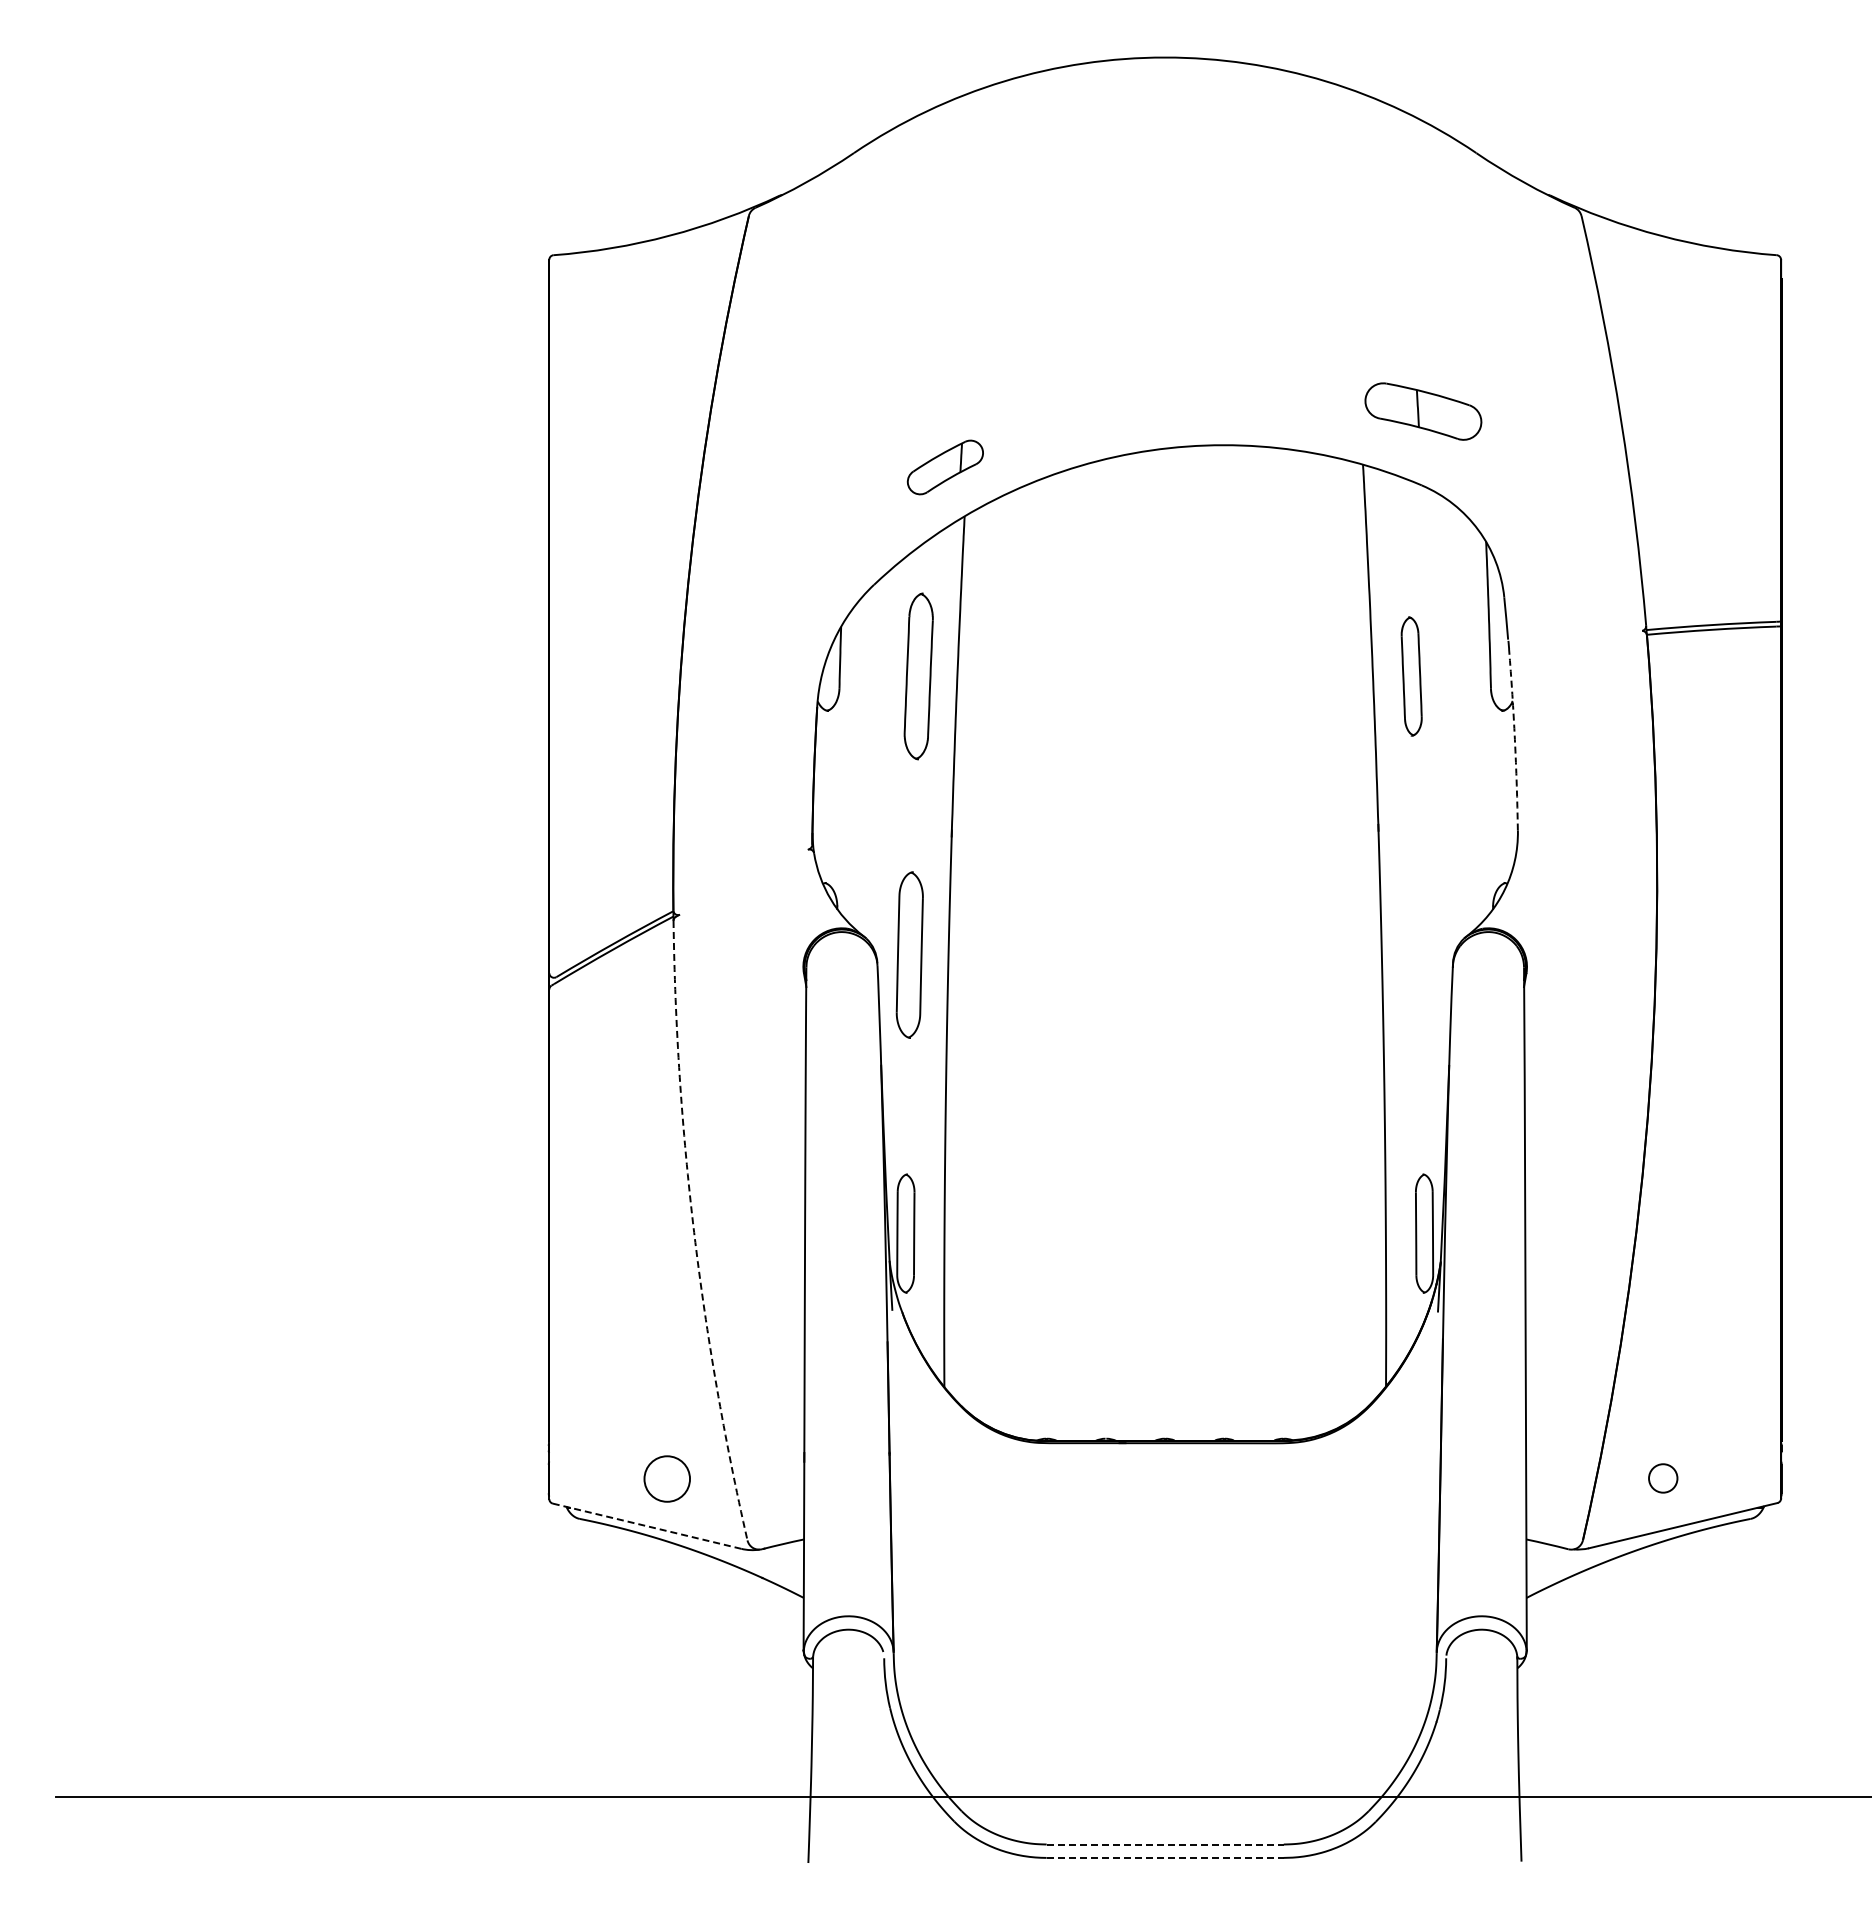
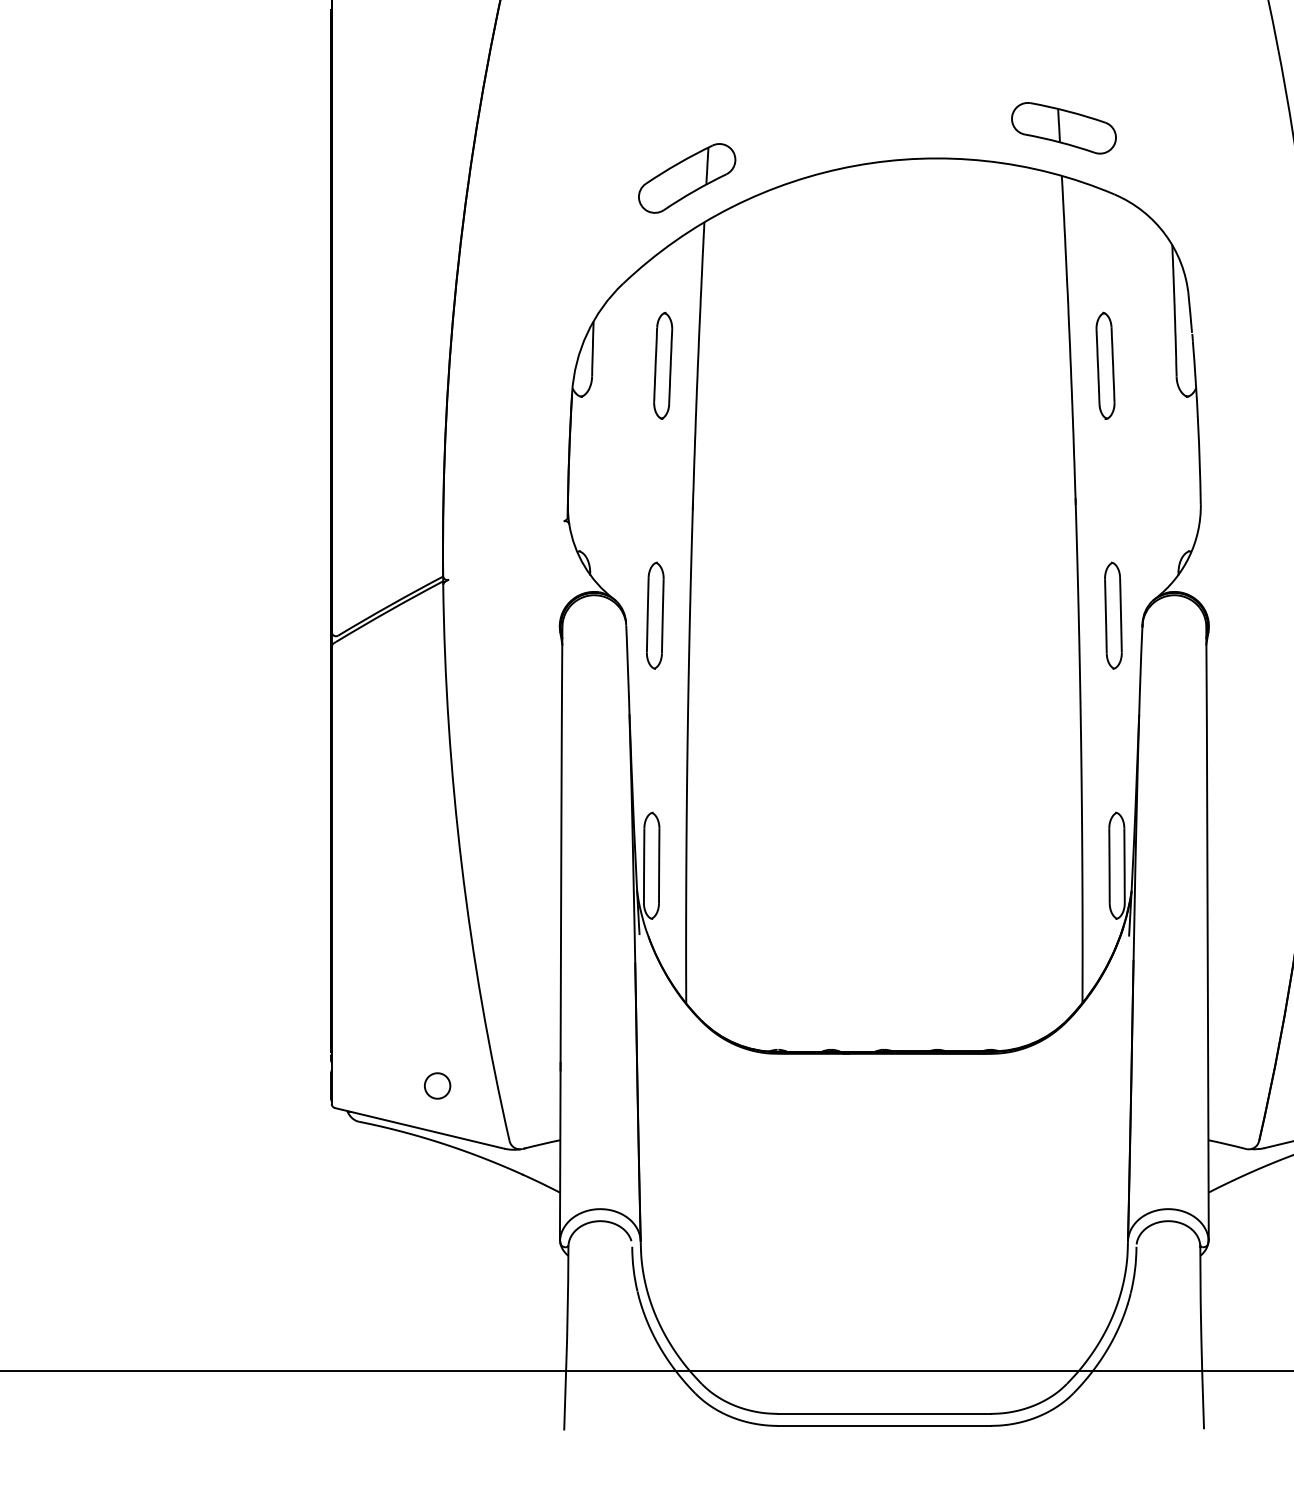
part: (1423, 411) -> (1064, 128), moved
part: (945, 467) -> (687, 178), size x1.43
part: (918, 676) -> (663, 365), size x0.71
arc: (1514, 739) -> (1197, 422), dashed -> solid
part: (909, 954) -> (654, 615), size x0.71
part: (1420, 954) -> (1113, 615), added
arc: (694, 1232) -> (462, 864), dashed -> solid
circle: (667, 1478) -> (437, 1085), size x0.62
line: (647, 1526) -> (419, 1128), dashed -> solid
line: (1165, 1844) -> (884, 1413), dashed -> solid
line: (1165, 1857) -> (884, 1425), dashed -> solid

